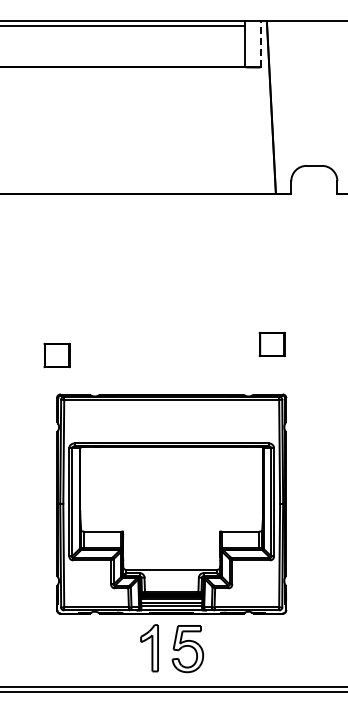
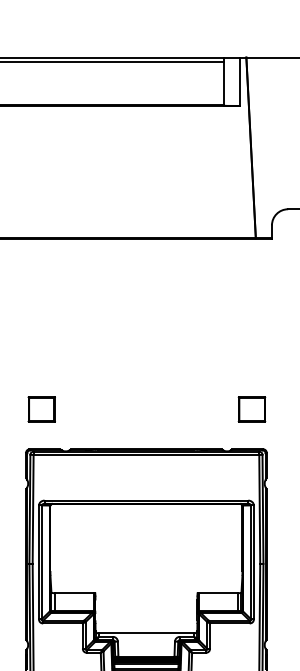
line: (260, 43) -> (239, 80), dashed -> solid
part: (271, 344) -> (251, 409), moved
part: (56, 355) -> (41, 409), moved

